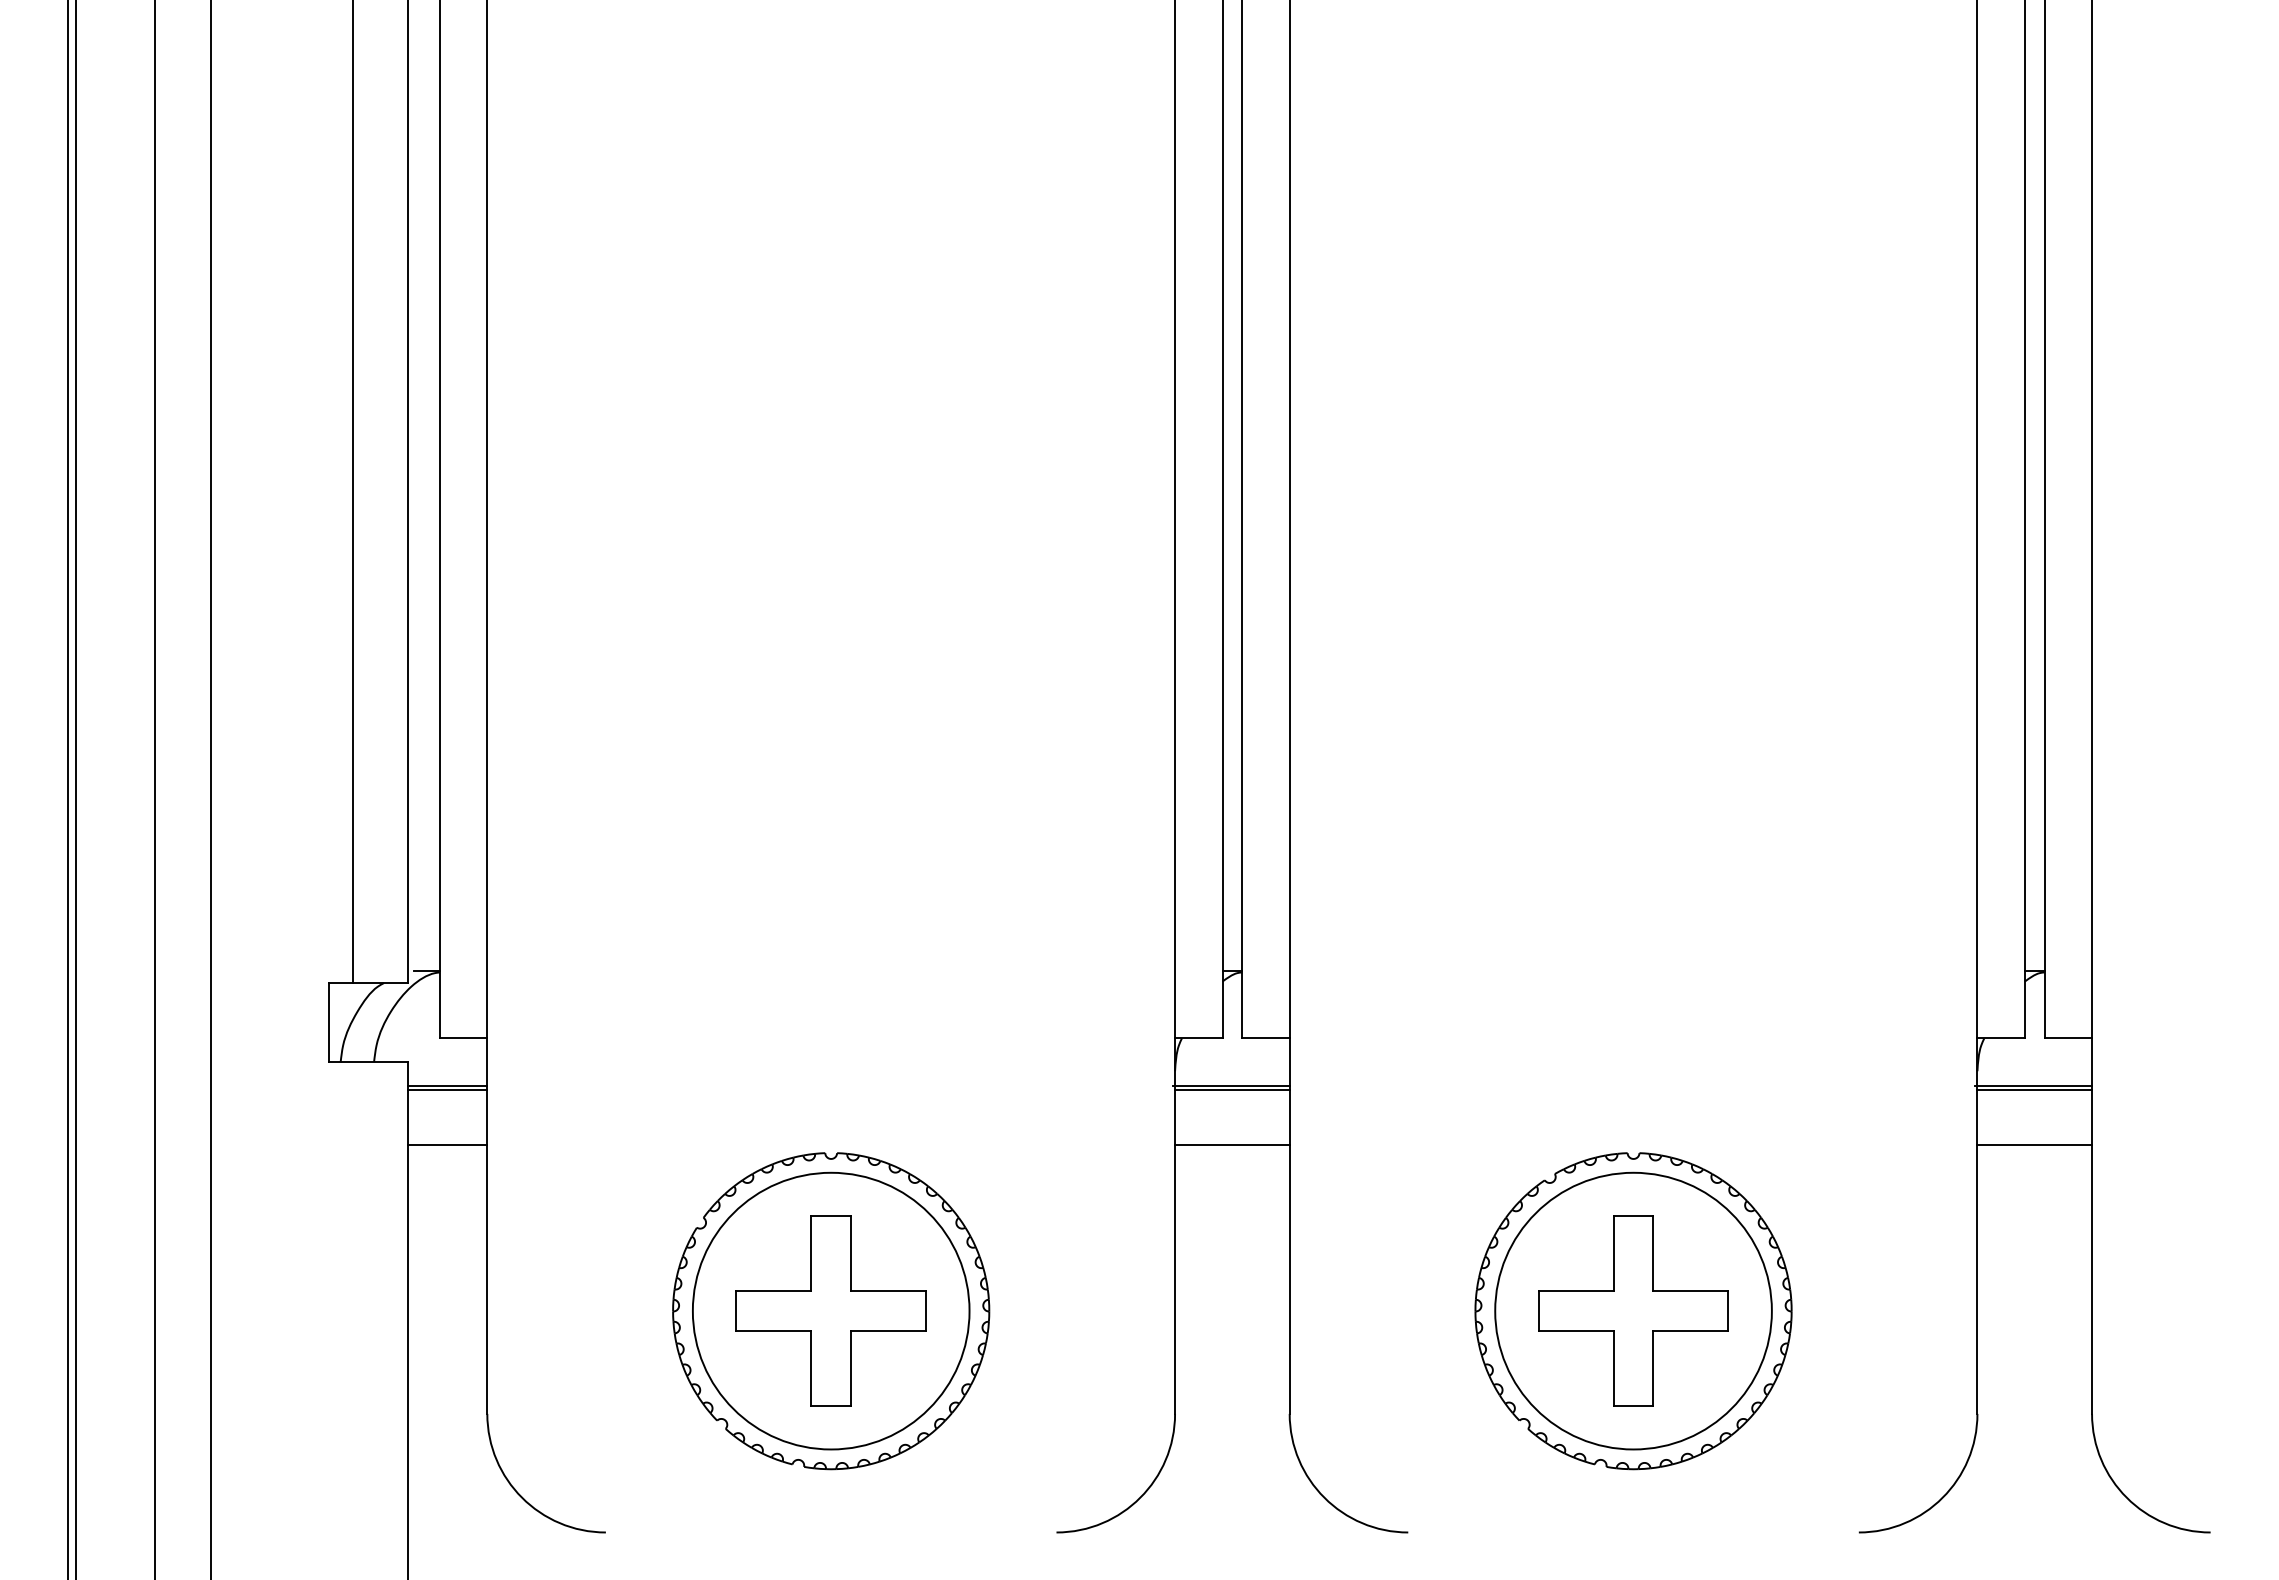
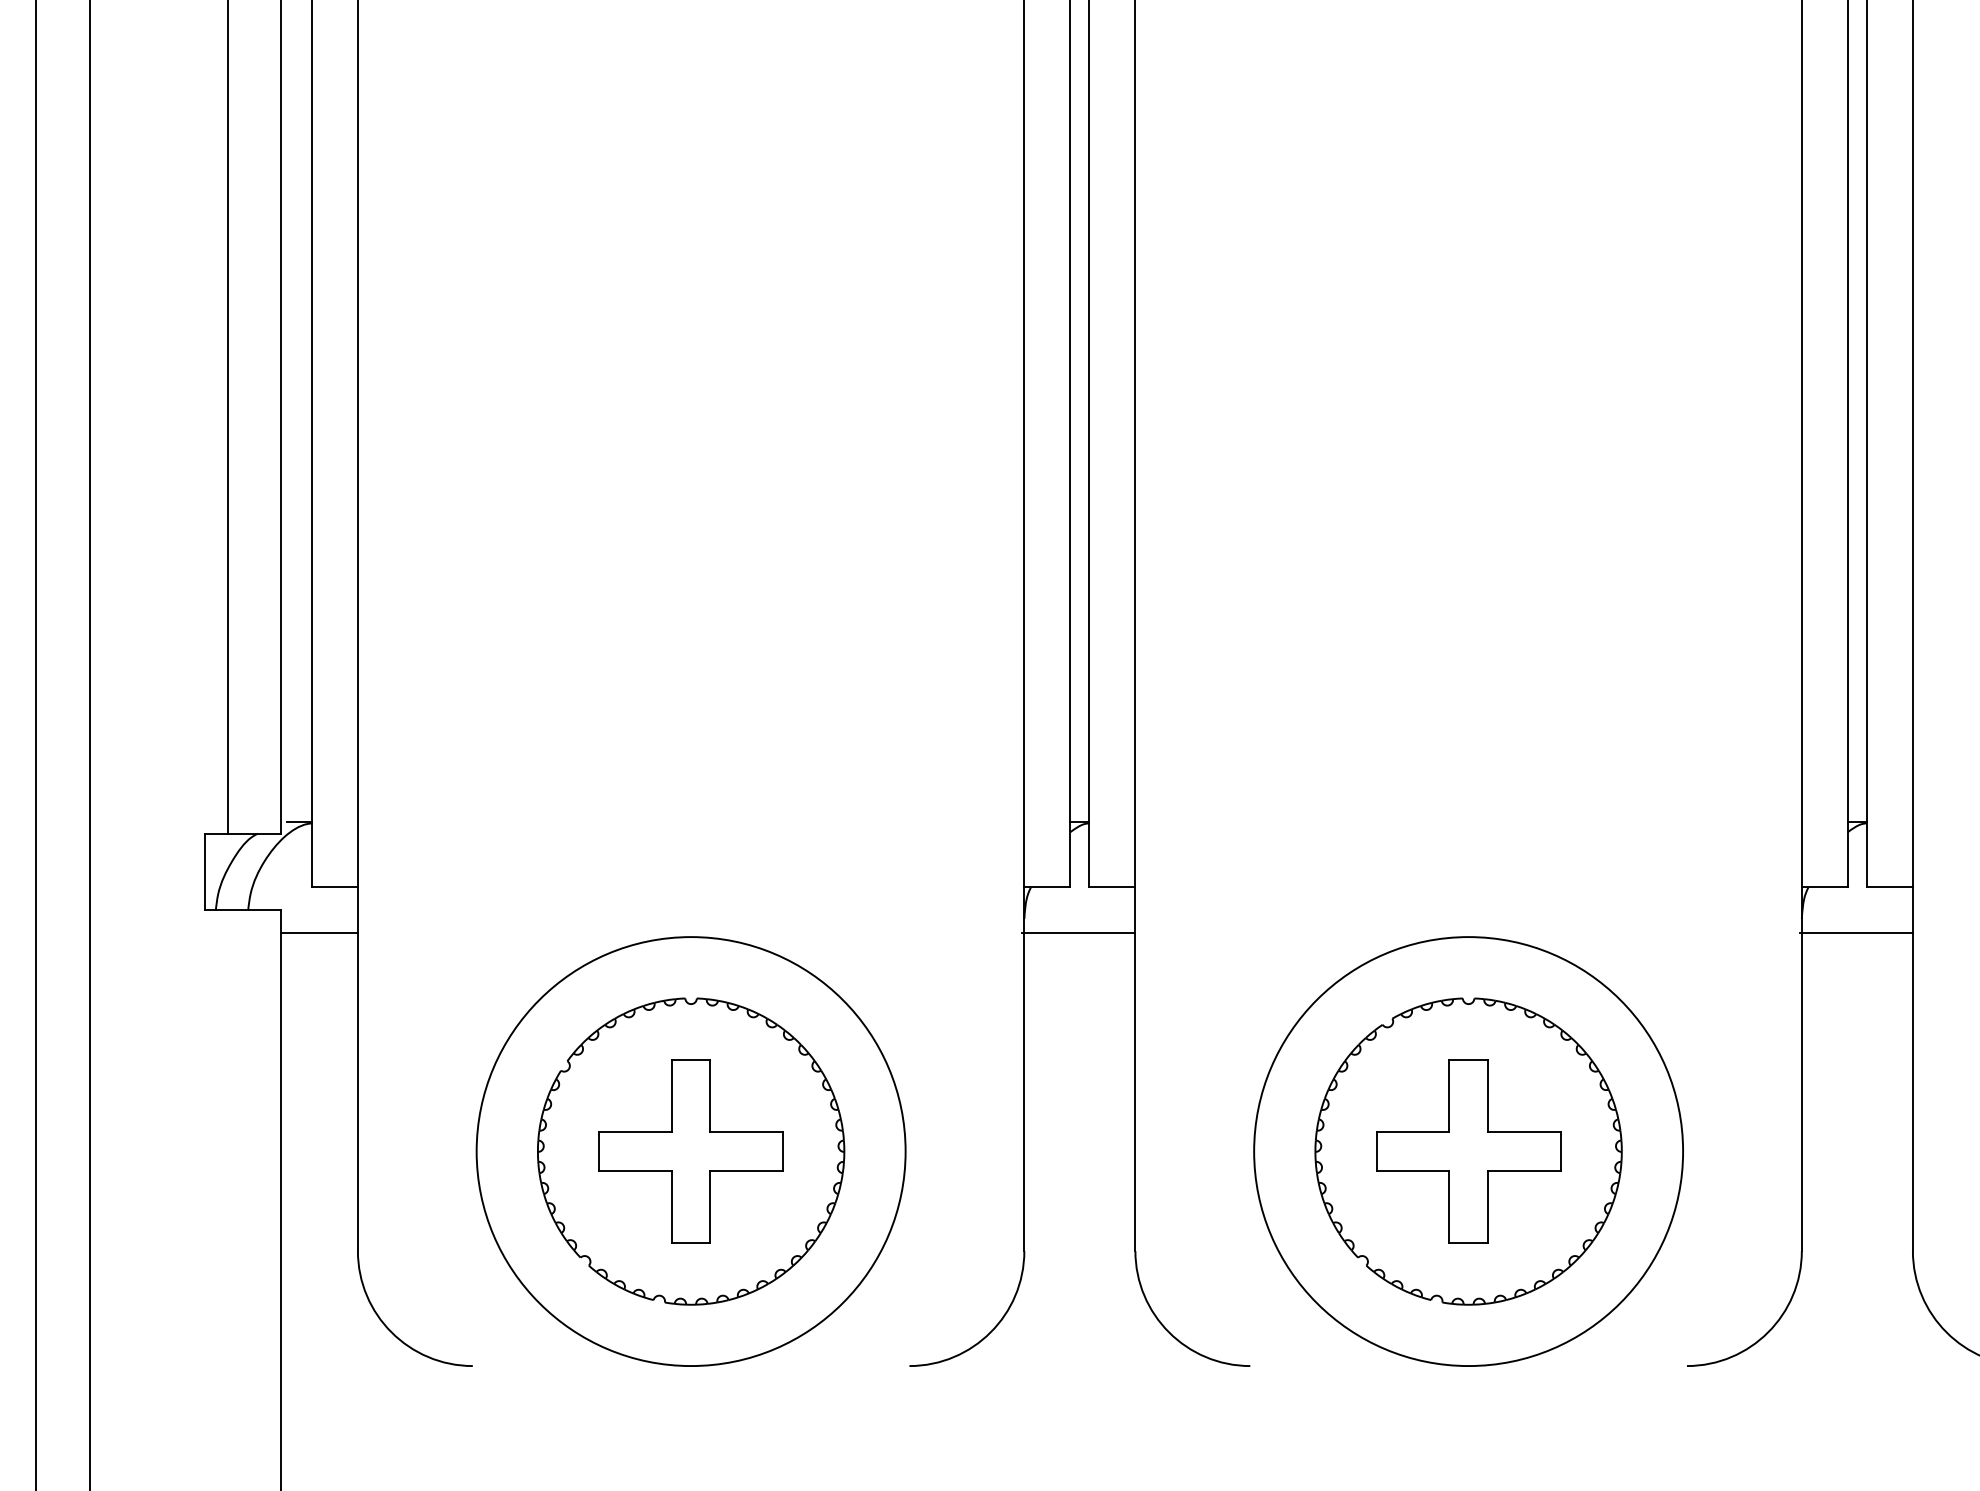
line: (447, 1089) -> (319, 936), removed
line: (1232, 1089) -> (1080, 936), removed
line: (2034, 1089) -> (1857, 936), removed
line: (447, 1145) -> (319, 991), removed
line: (1232, 1145) -> (1080, 991), removed
line: (2034, 1145) -> (1857, 991), removed
circle: (830, 1310) -> (690, 1150), size x1.6
circle: (1633, 1310) -> (1468, 1150), size x1.6

